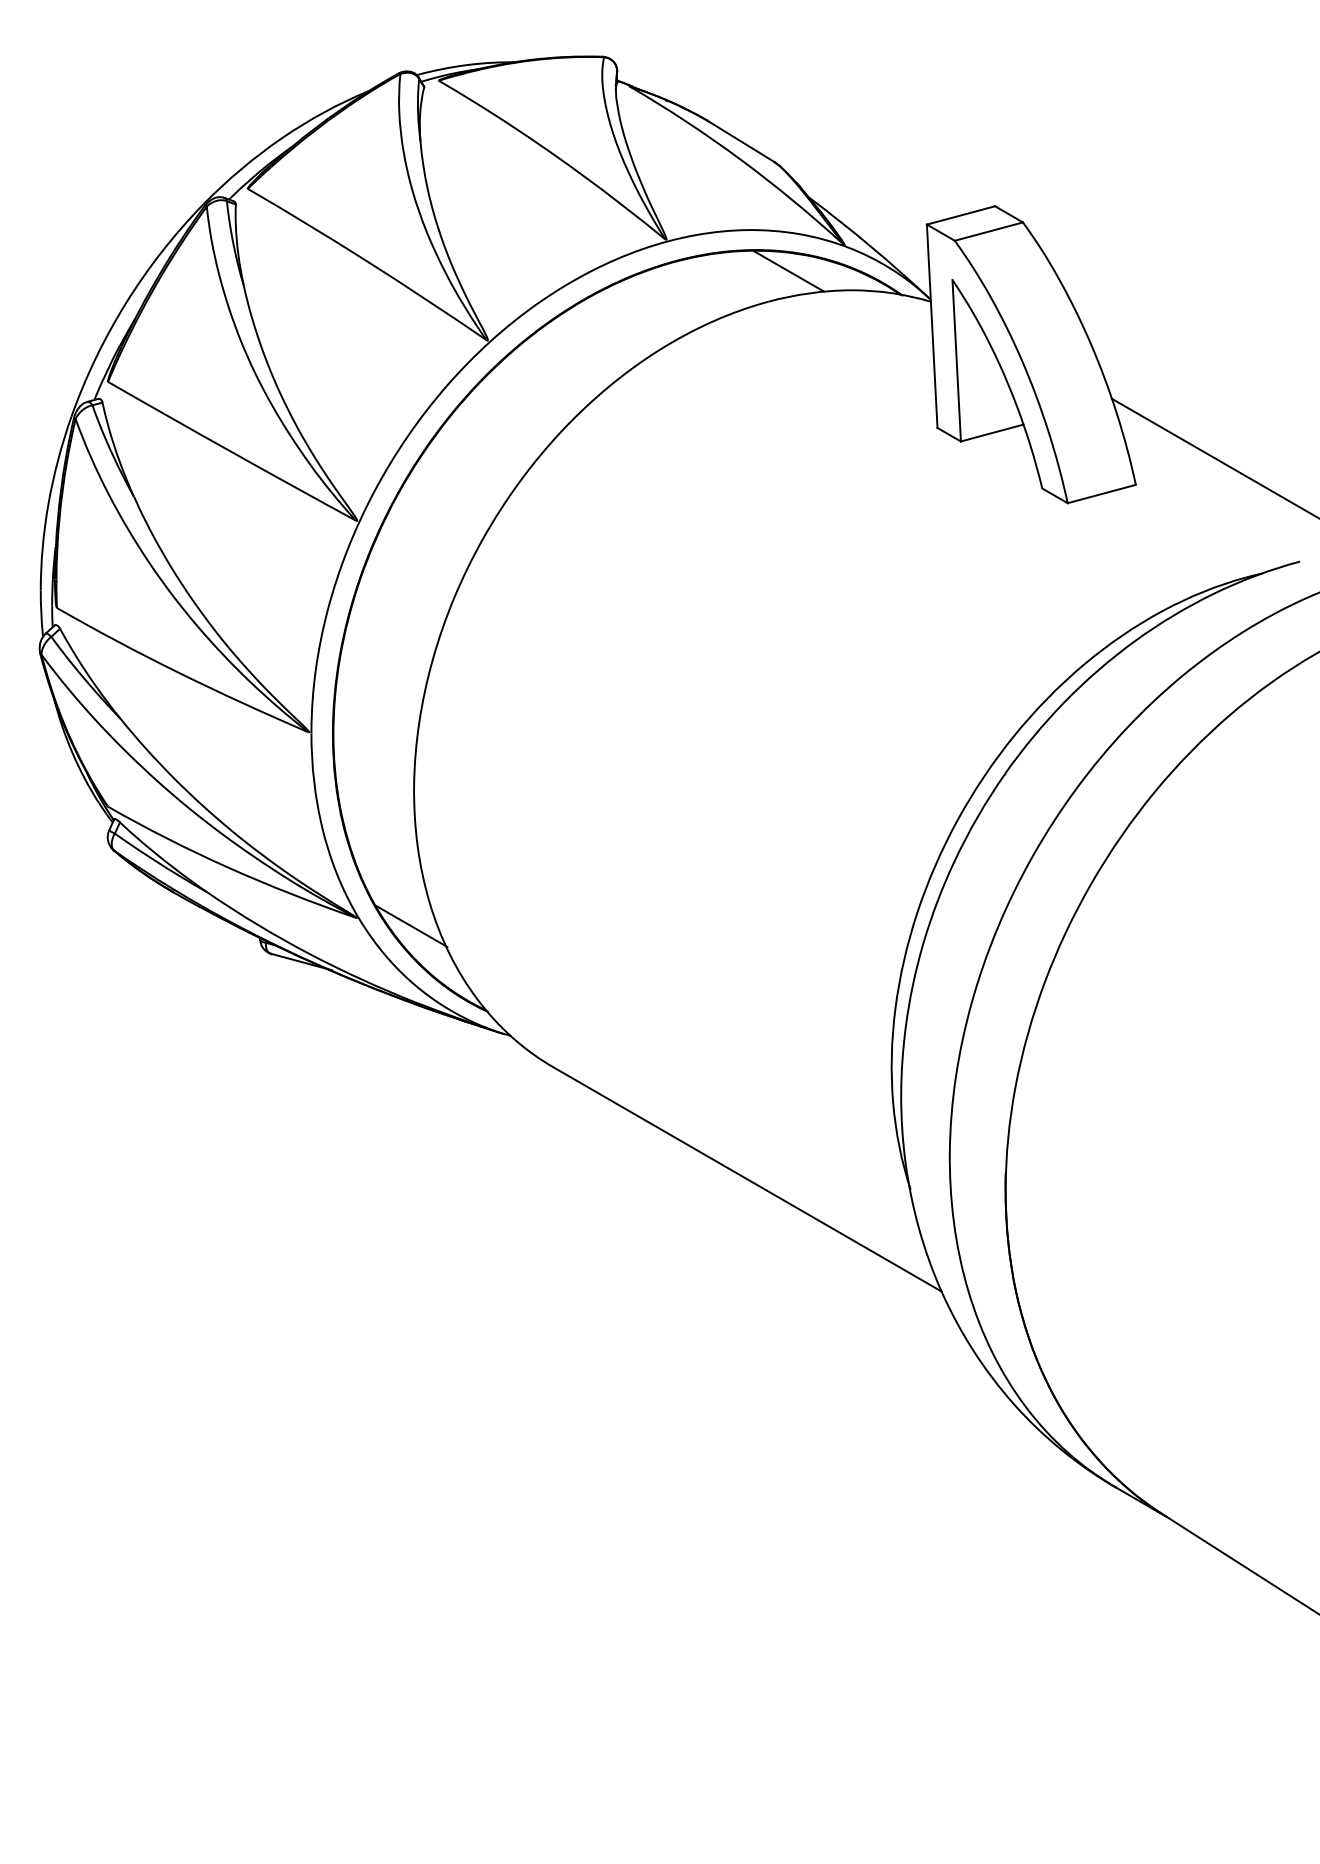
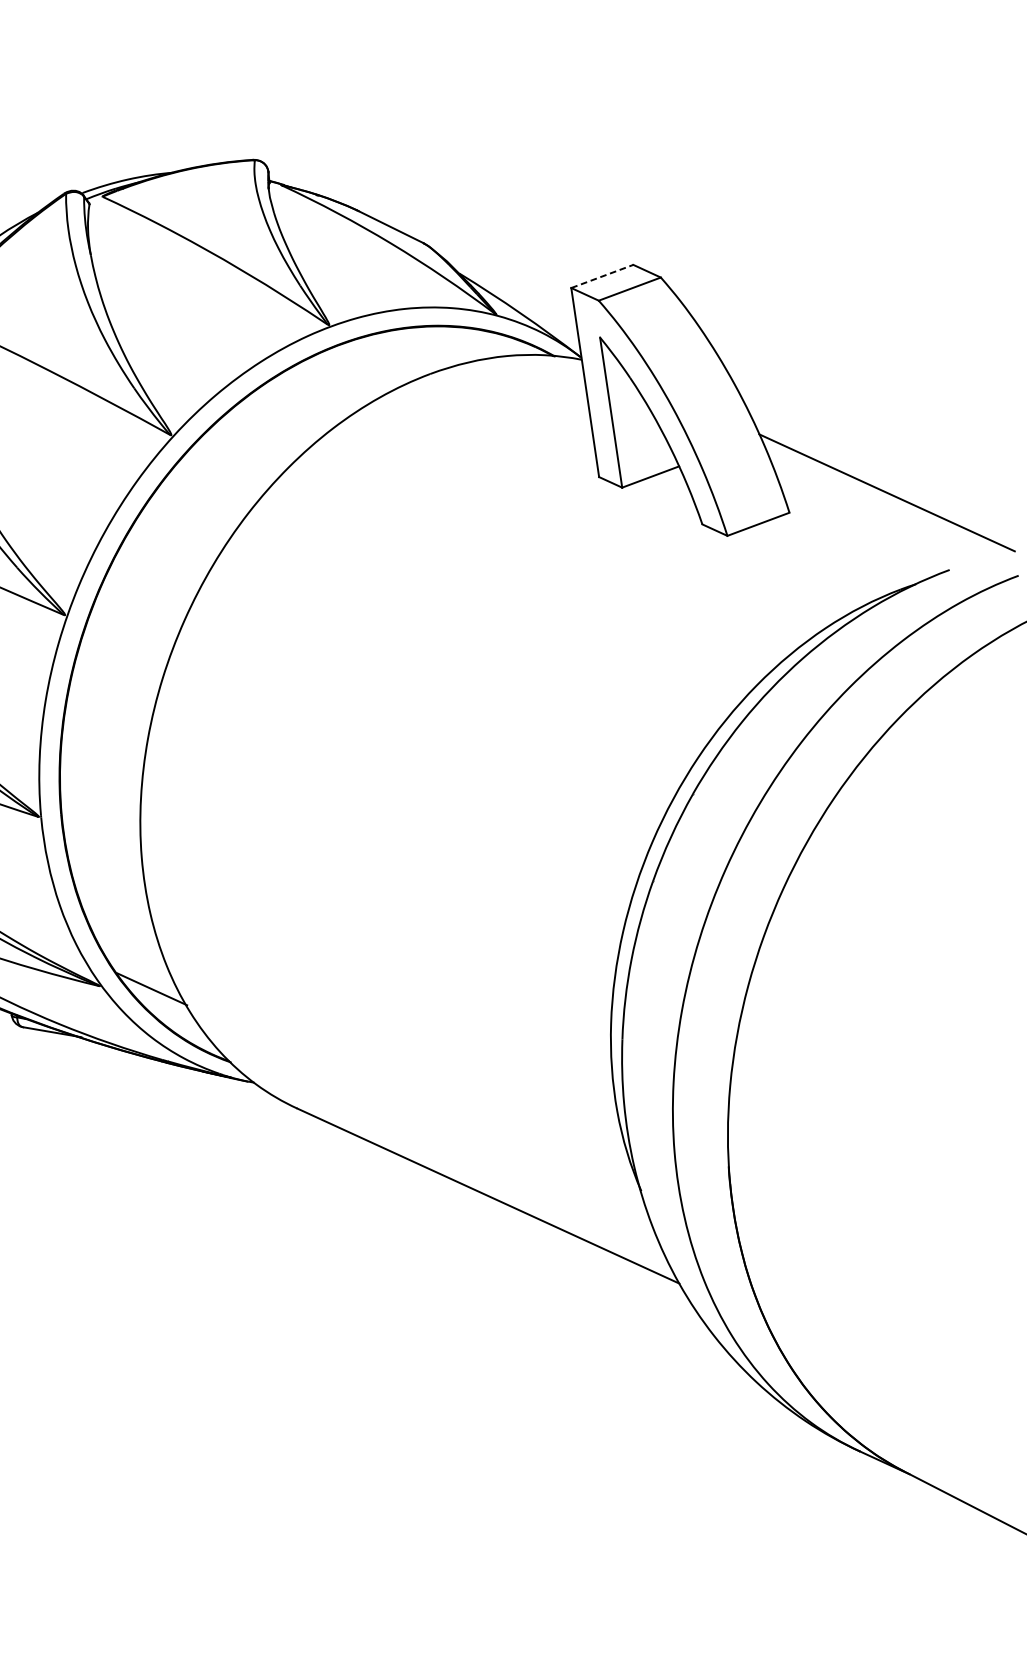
line: (961, 215) -> (602, 276), solid -> dashed
line: (789, 271) -> (447, 343), removed

